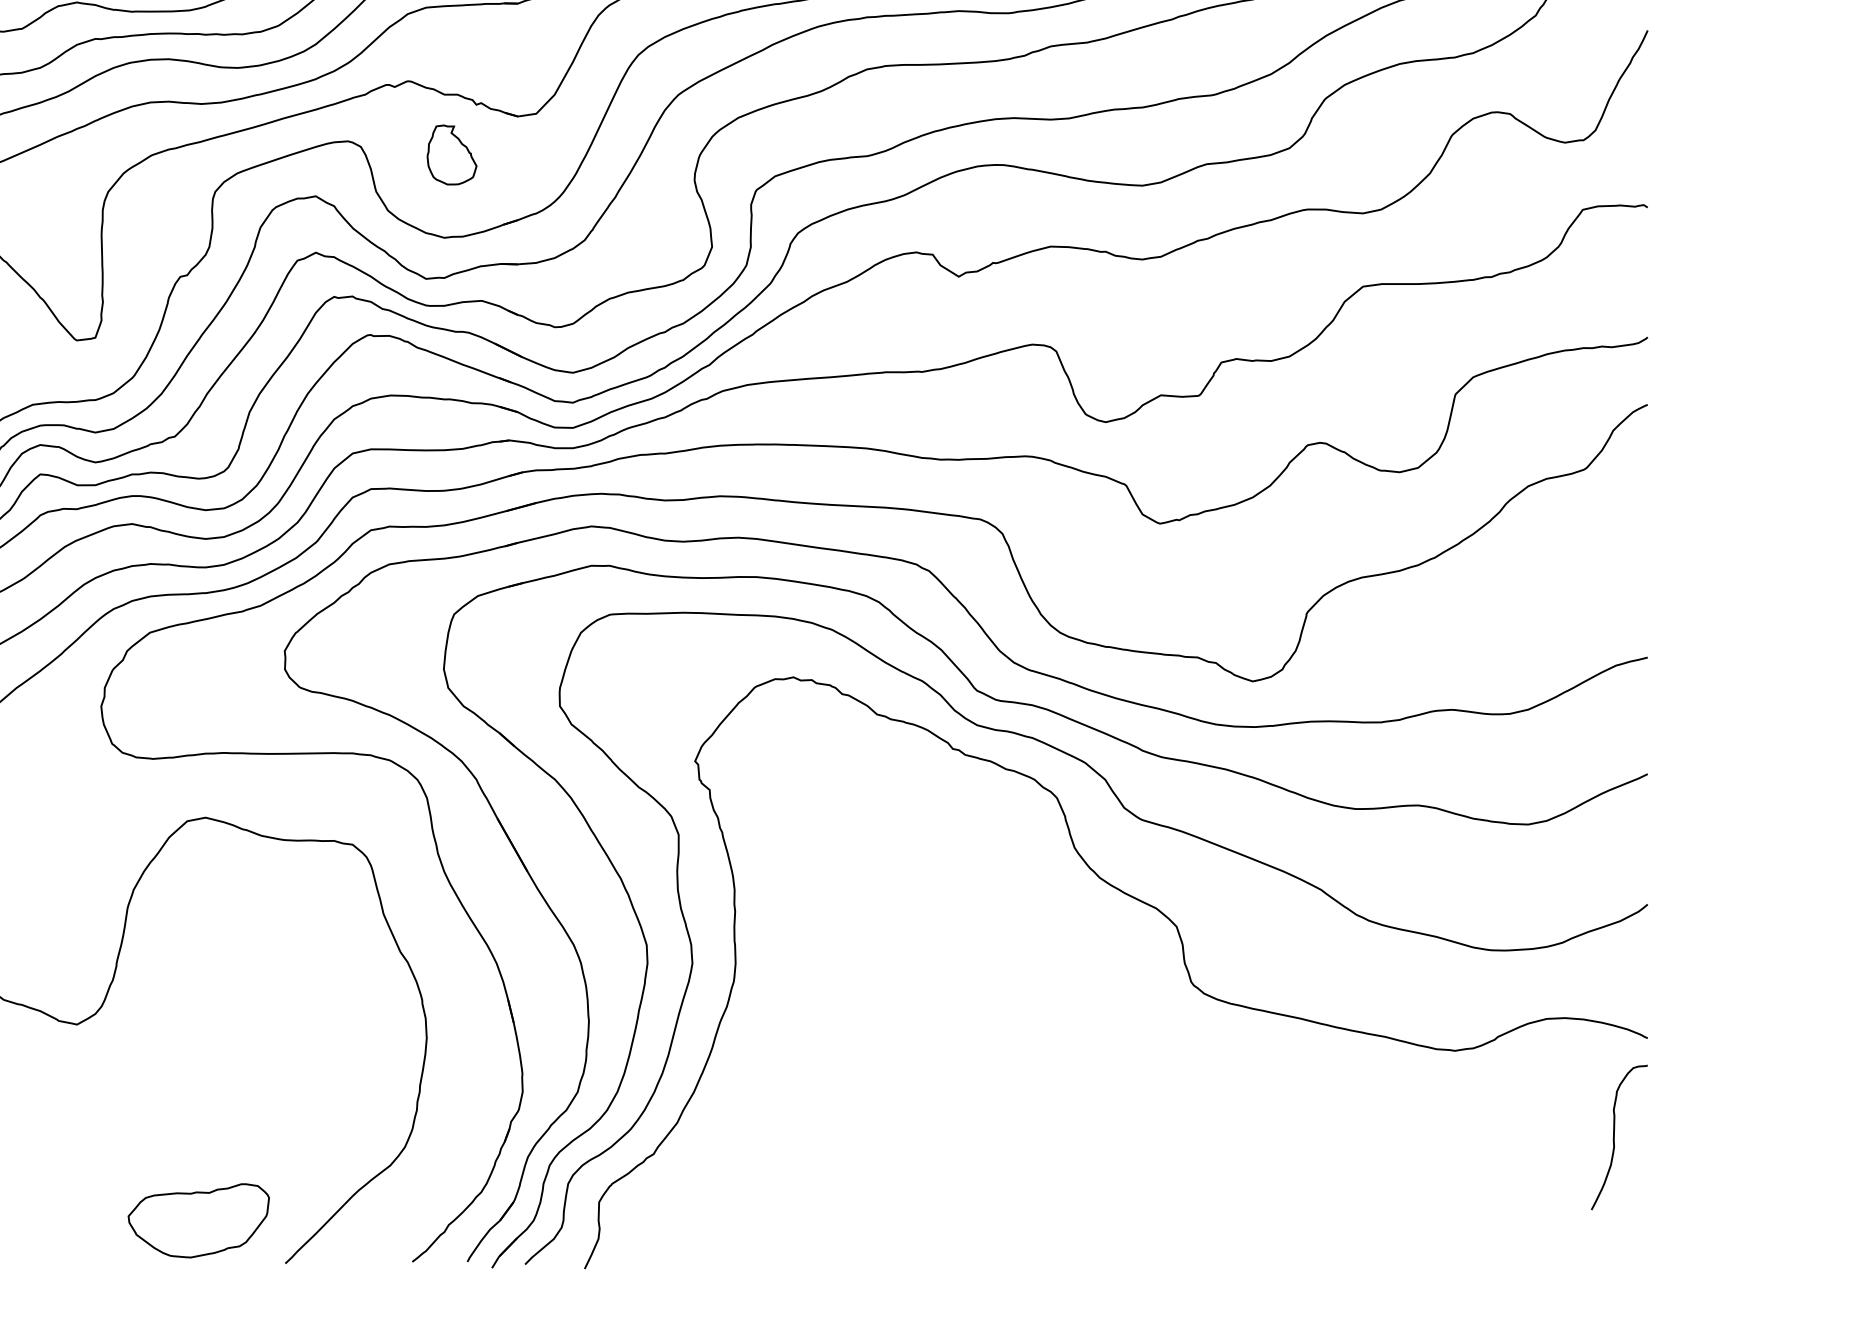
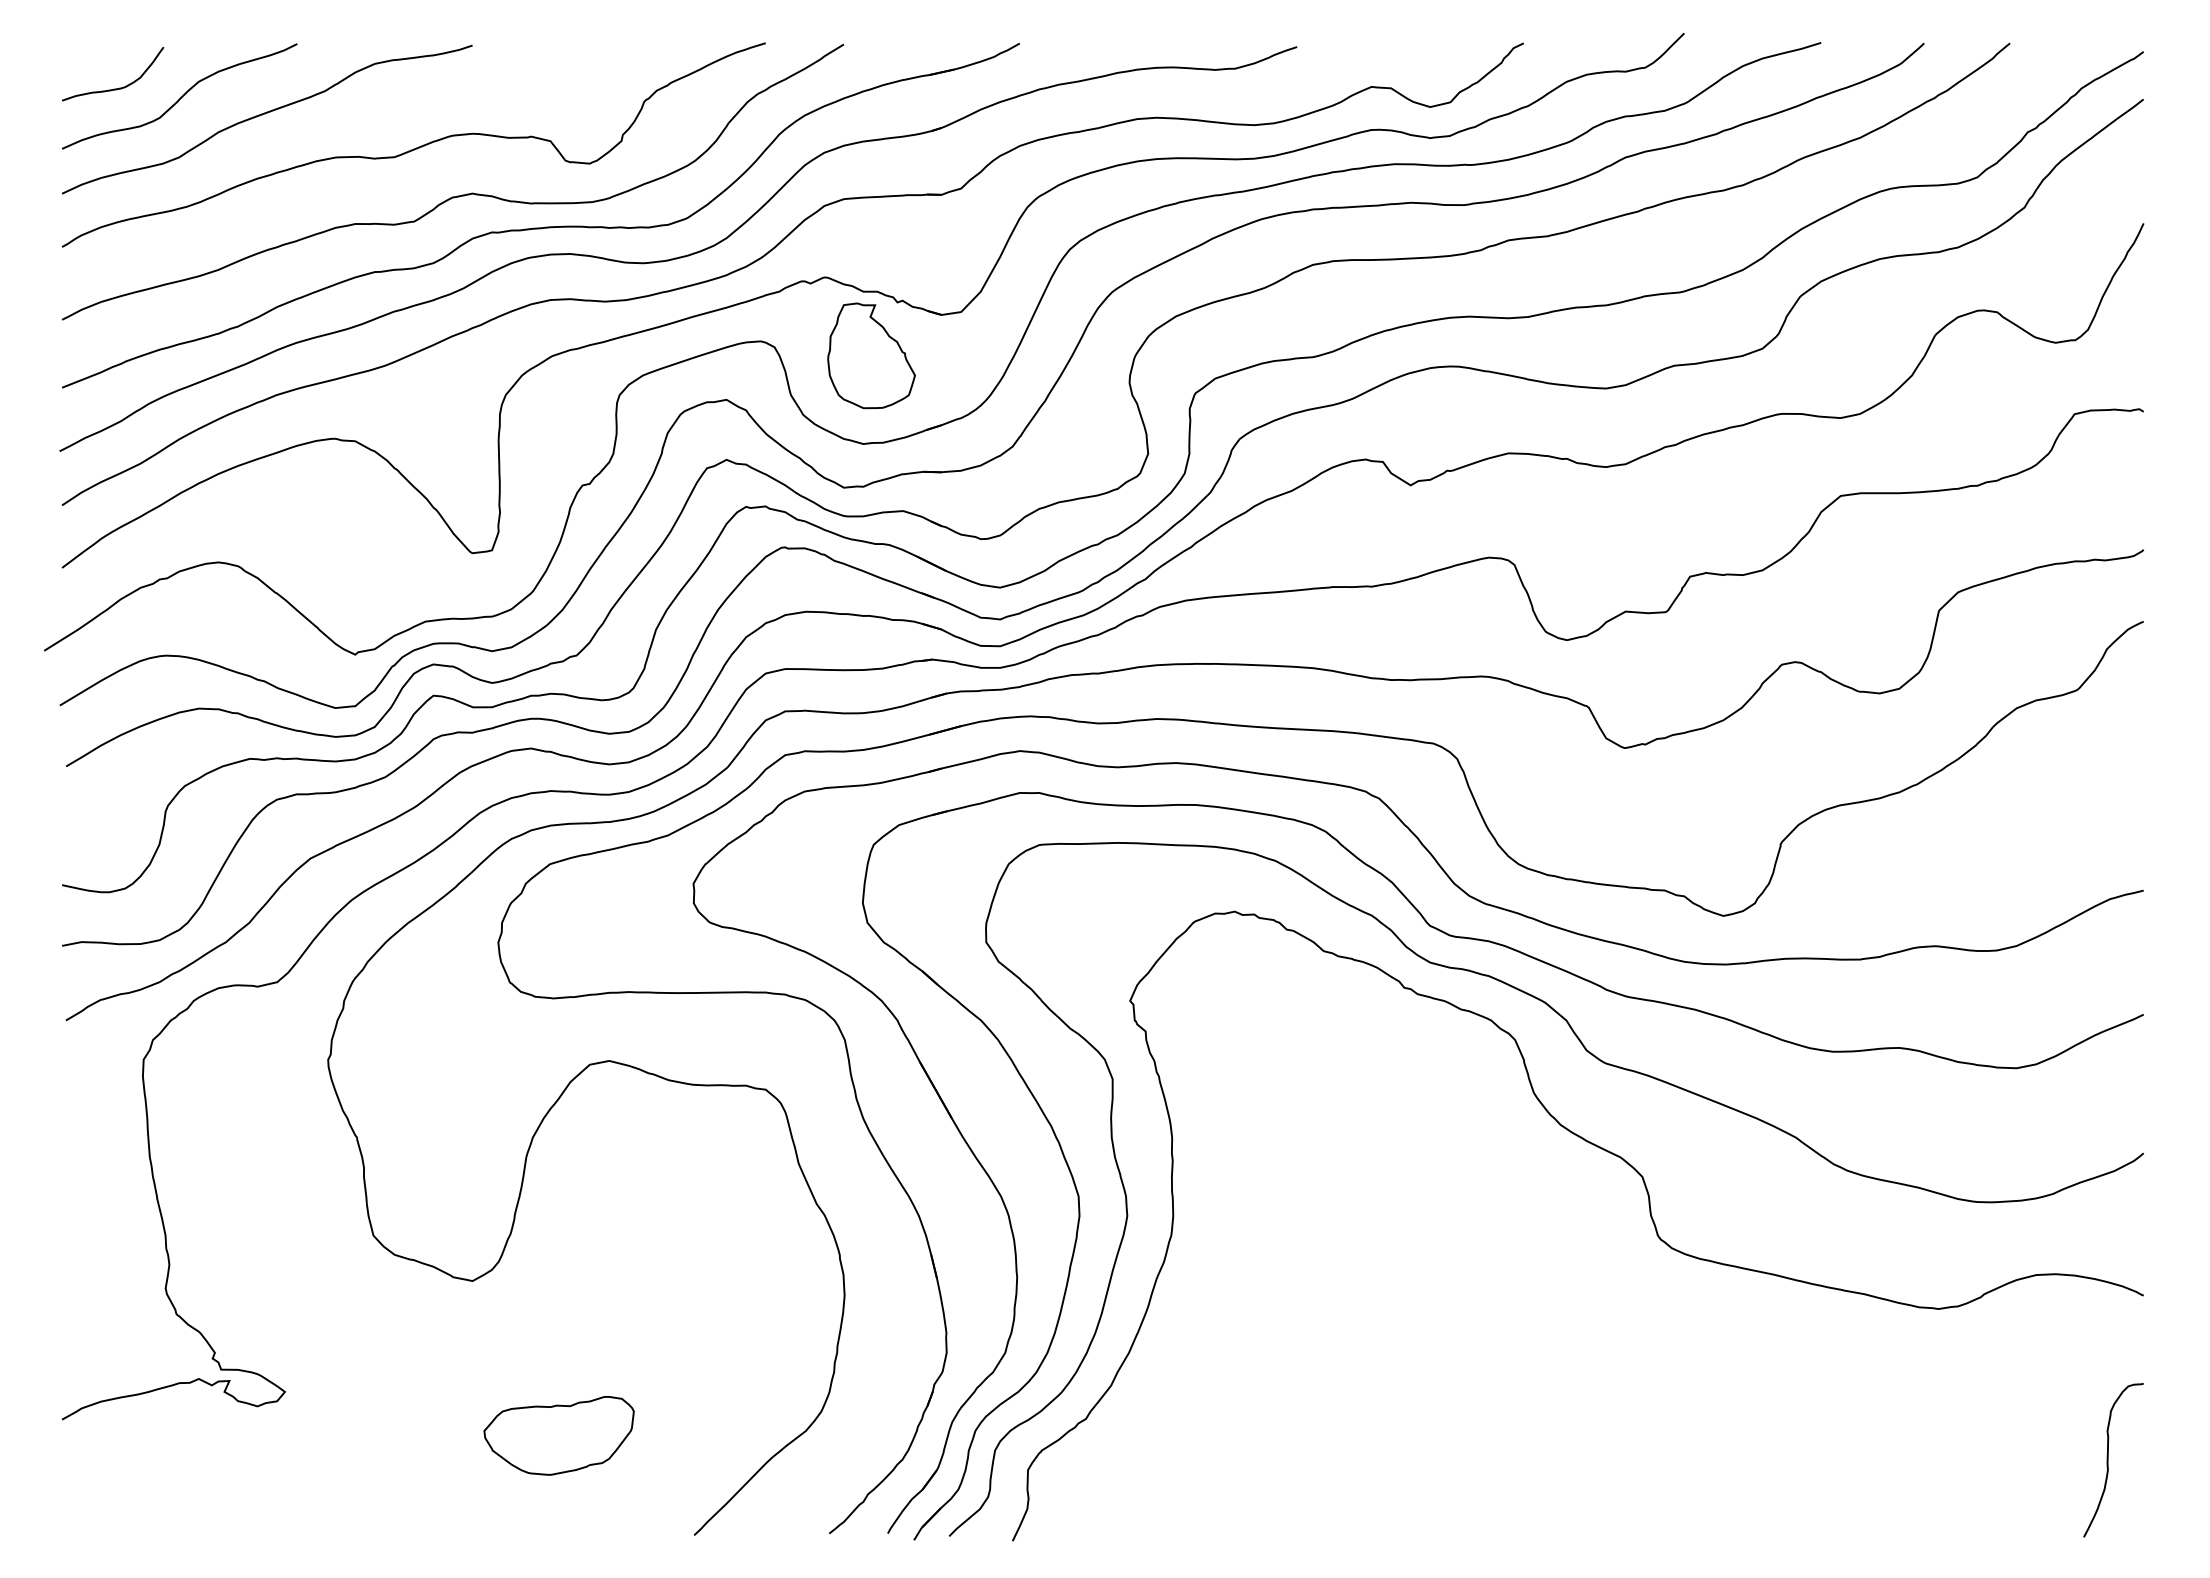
part: (452, 154) -> (871, 355), size x1.67
curve: (1614, 1137) -> (2108, 1460), moved
part: (198, 1220) -> (558, 1435), moved

